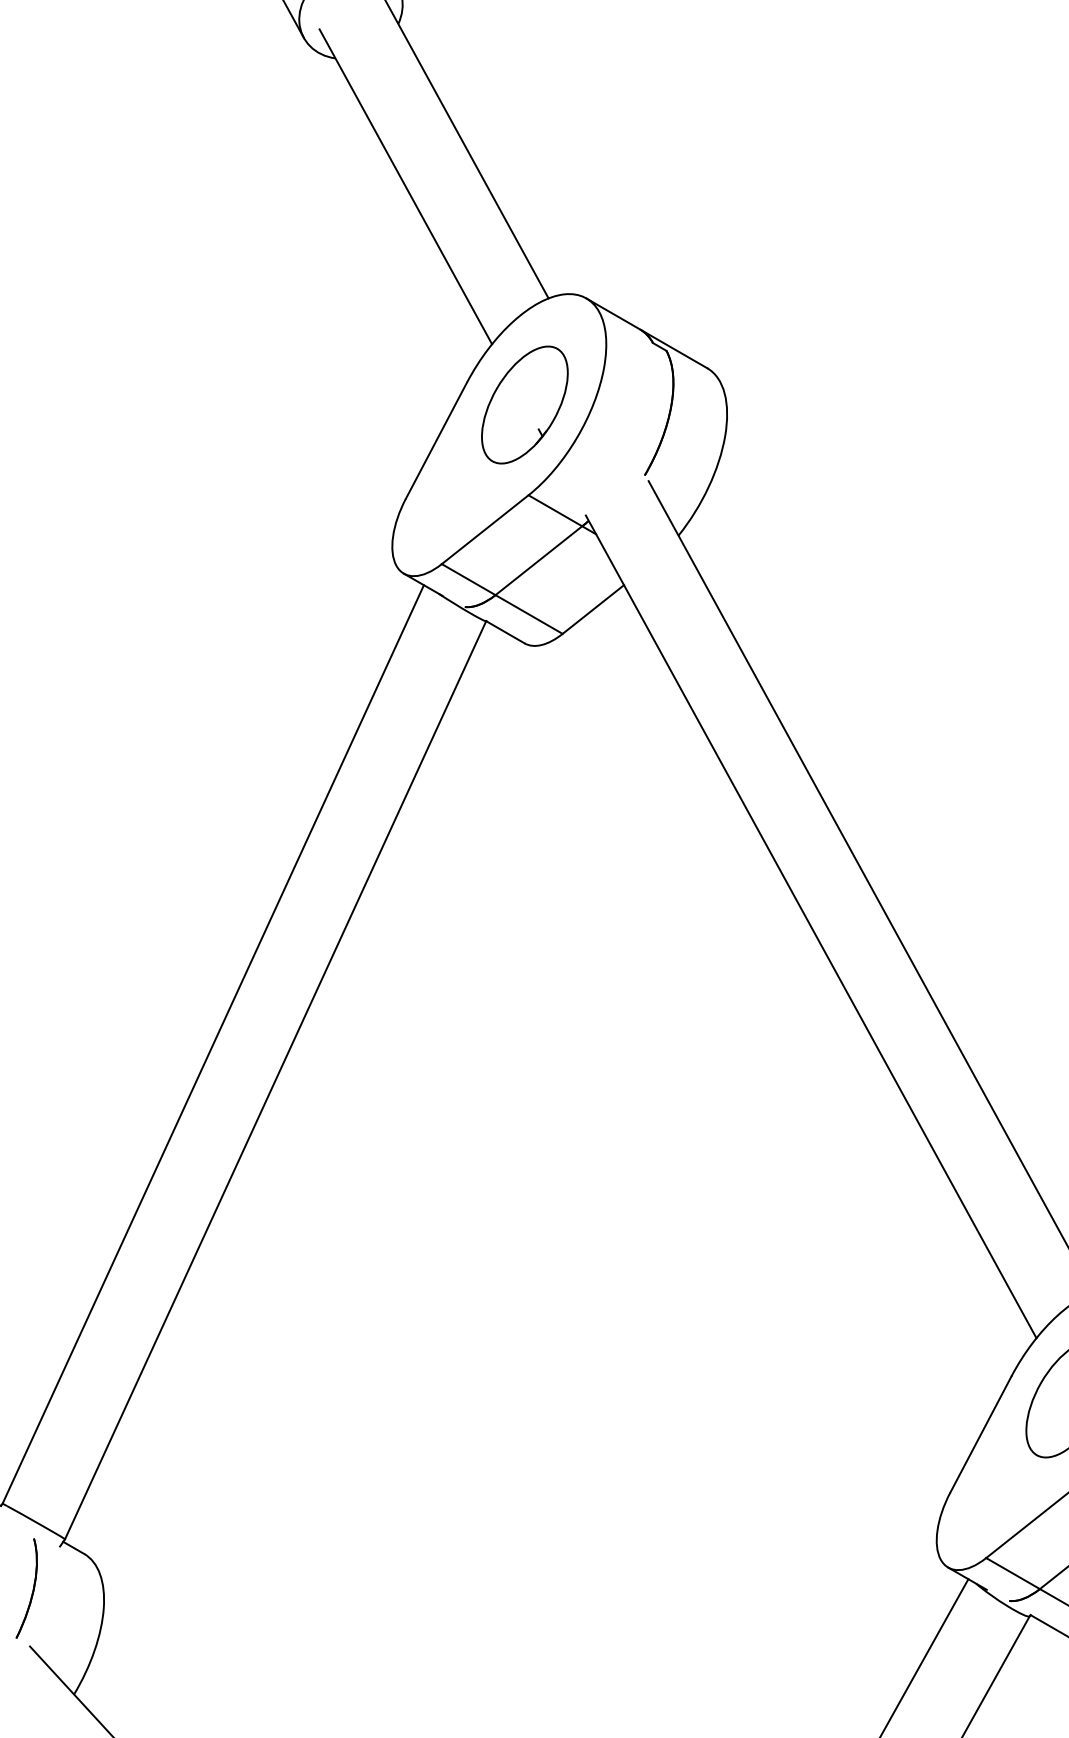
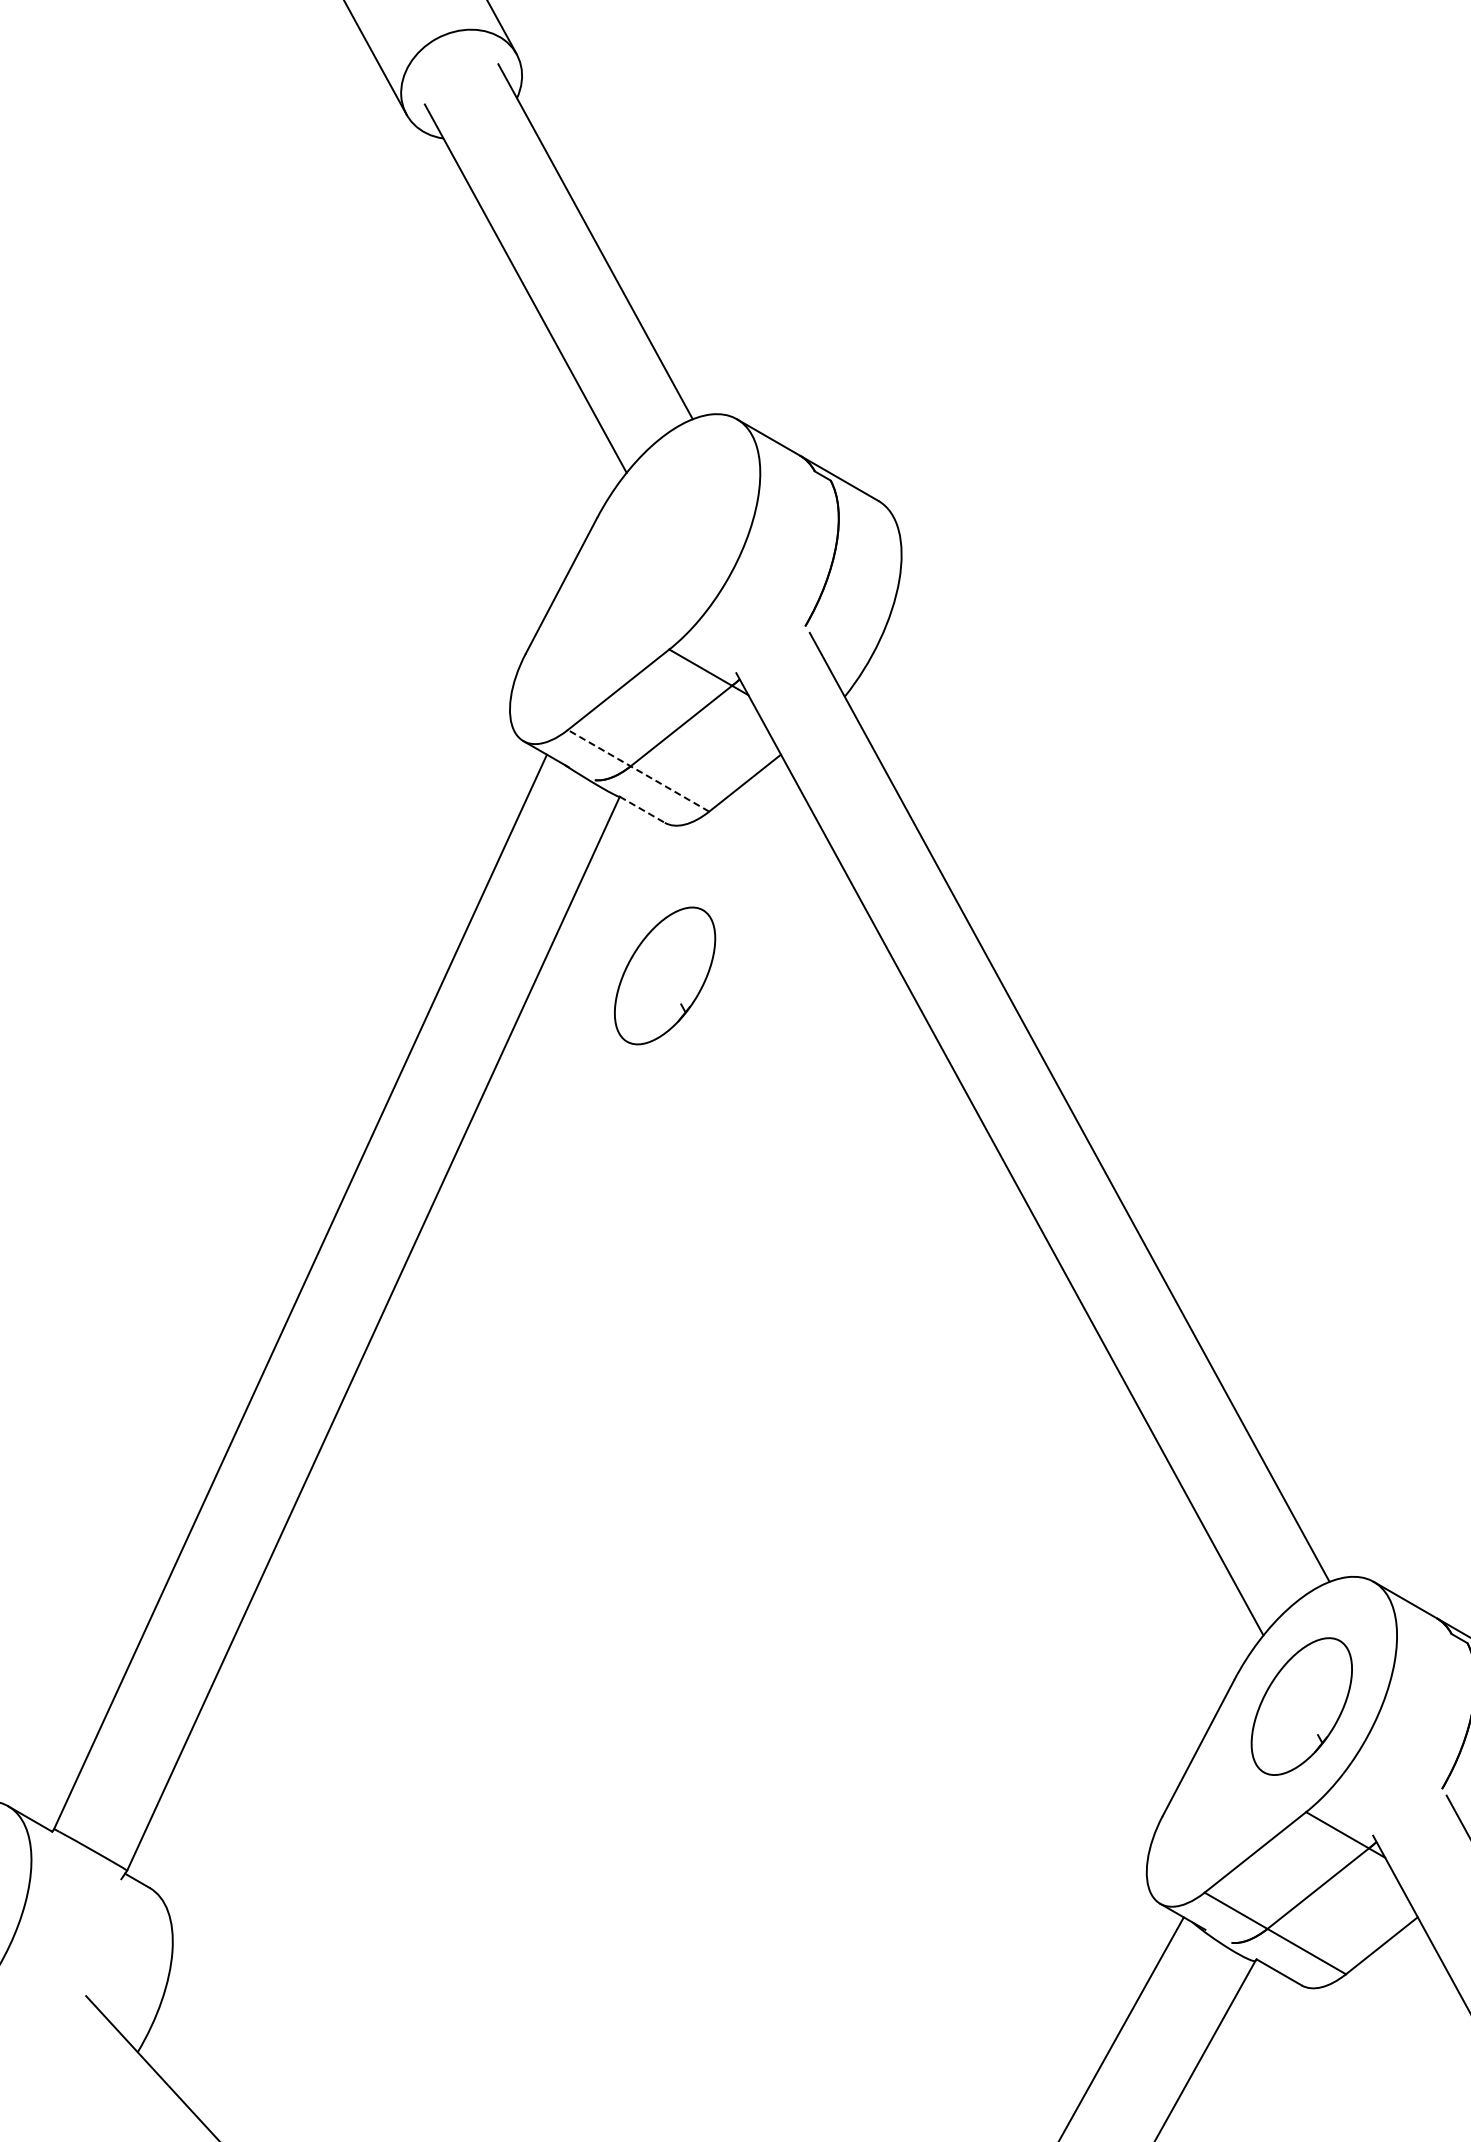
part: (525, 404) -> (665, 975), moved
line: (502, 598) -> (638, 770), solid -> dashed
line: (505, 632) -> (642, 809), solid -> dashed
part: (32, 1588) -> (89, 1928), removed

